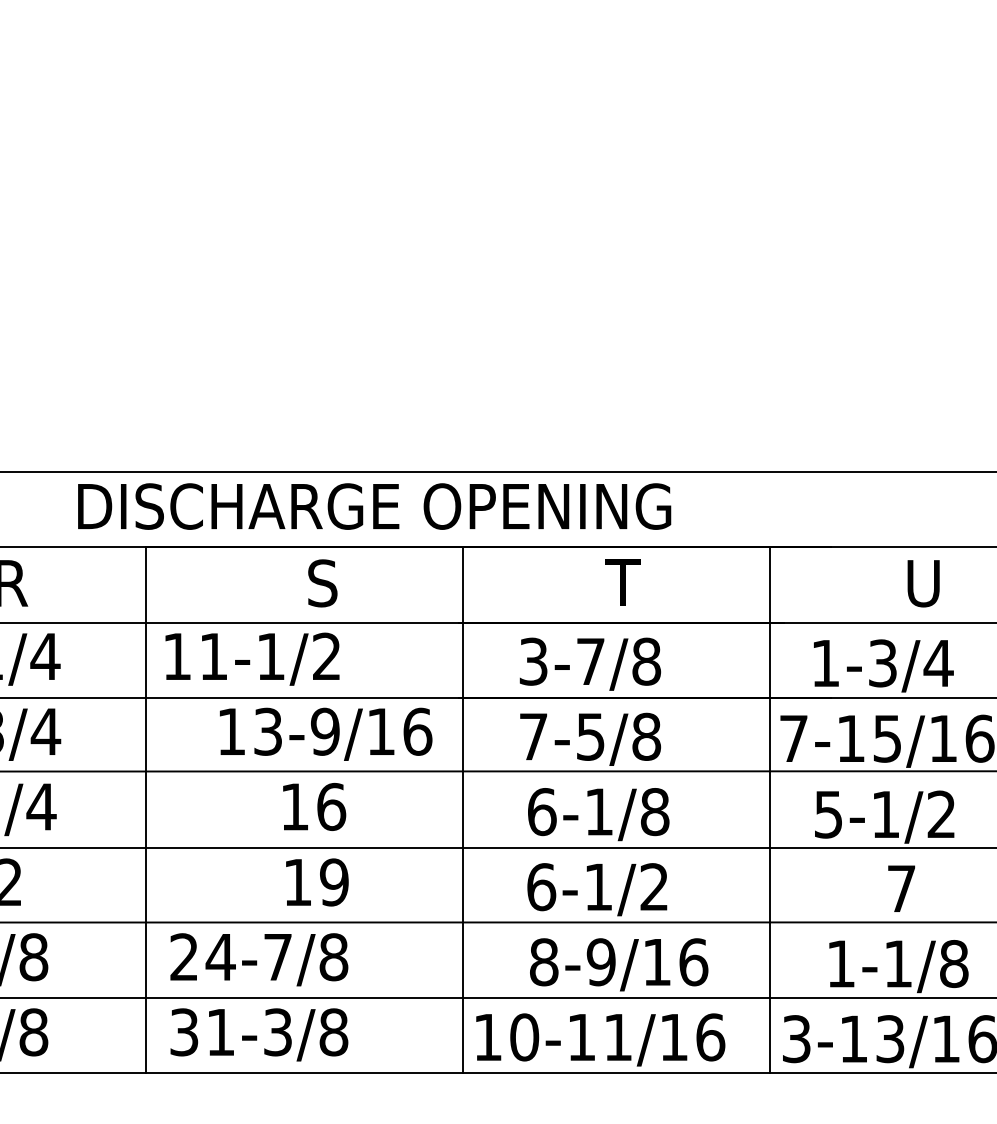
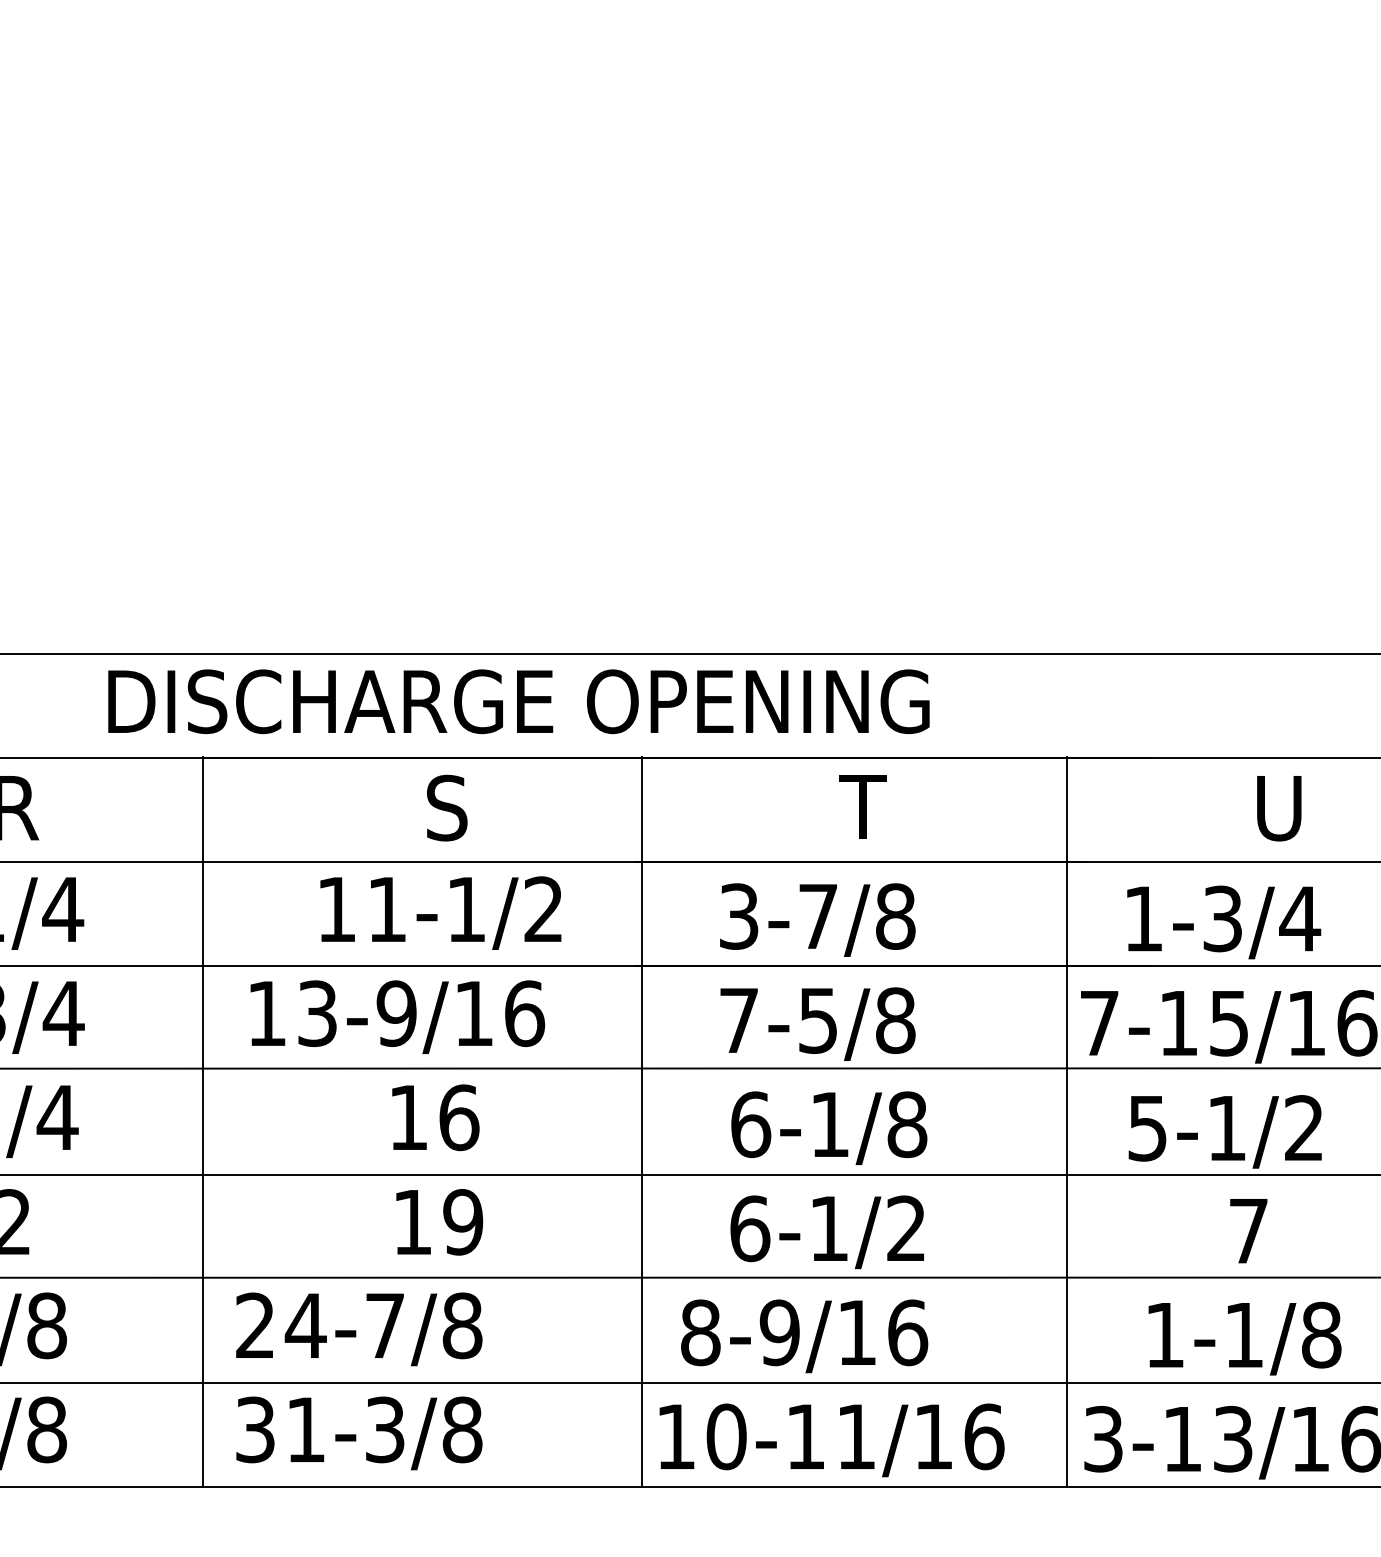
text: (252, 658) -> (440, 912), moved
text: (325, 733) -> (397, 1016), moved
text: (619, 964) -> (804, 1336), moved

